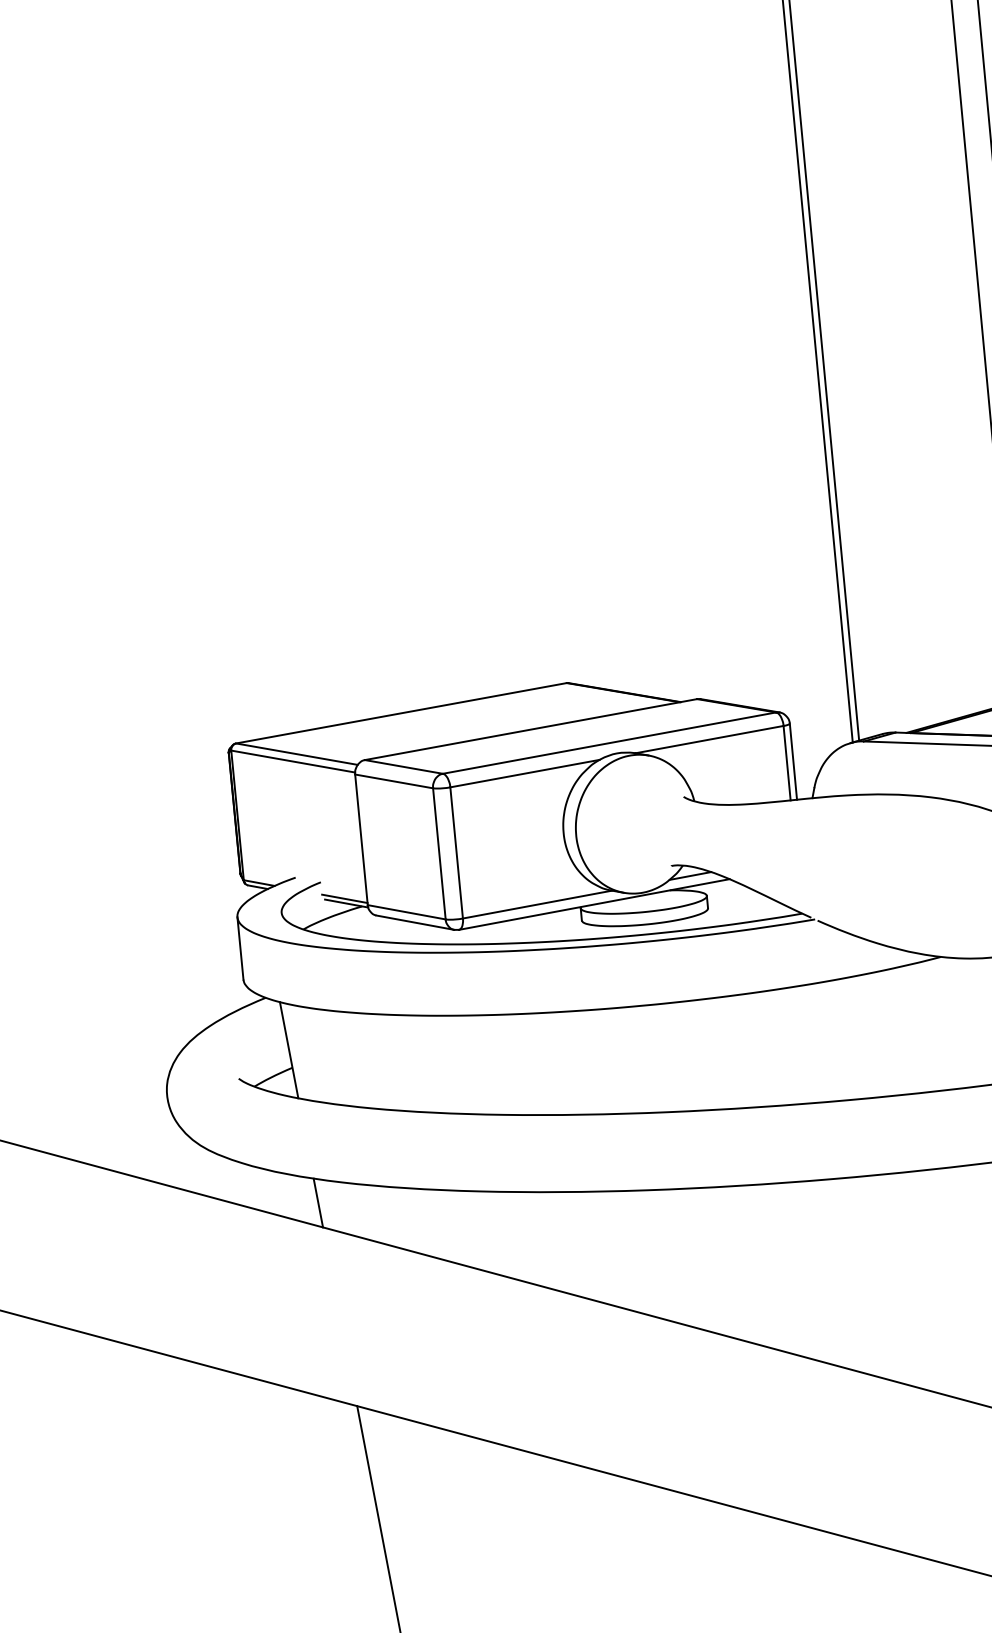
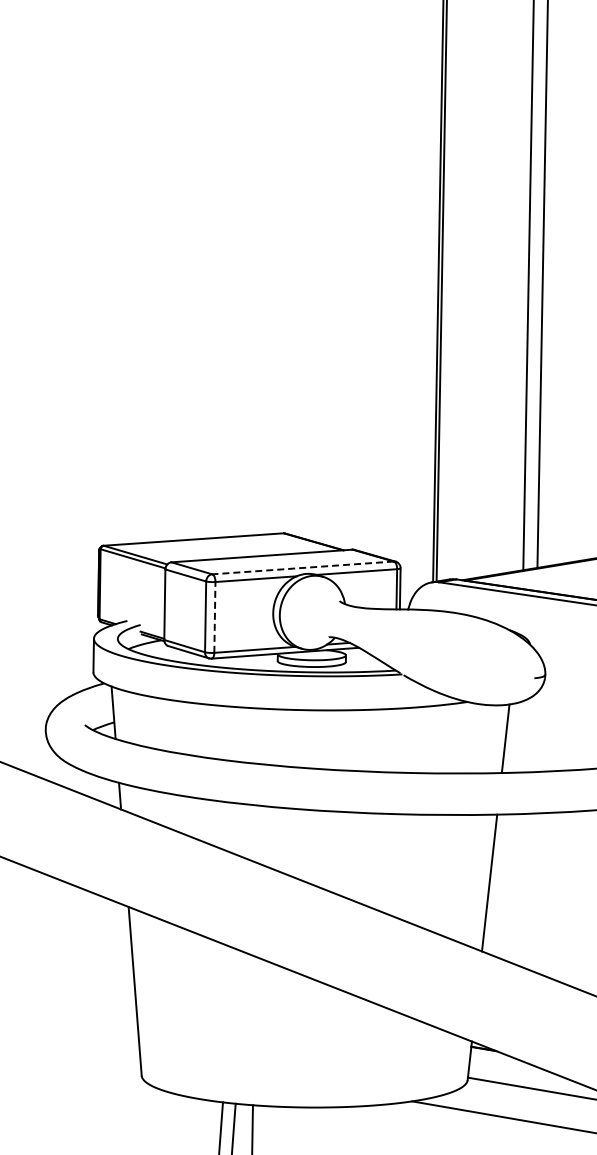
line: (608, 742) -> (302, 567), solid -> dashed
line: (455, 851) -> (214, 616), solid -> dashed

